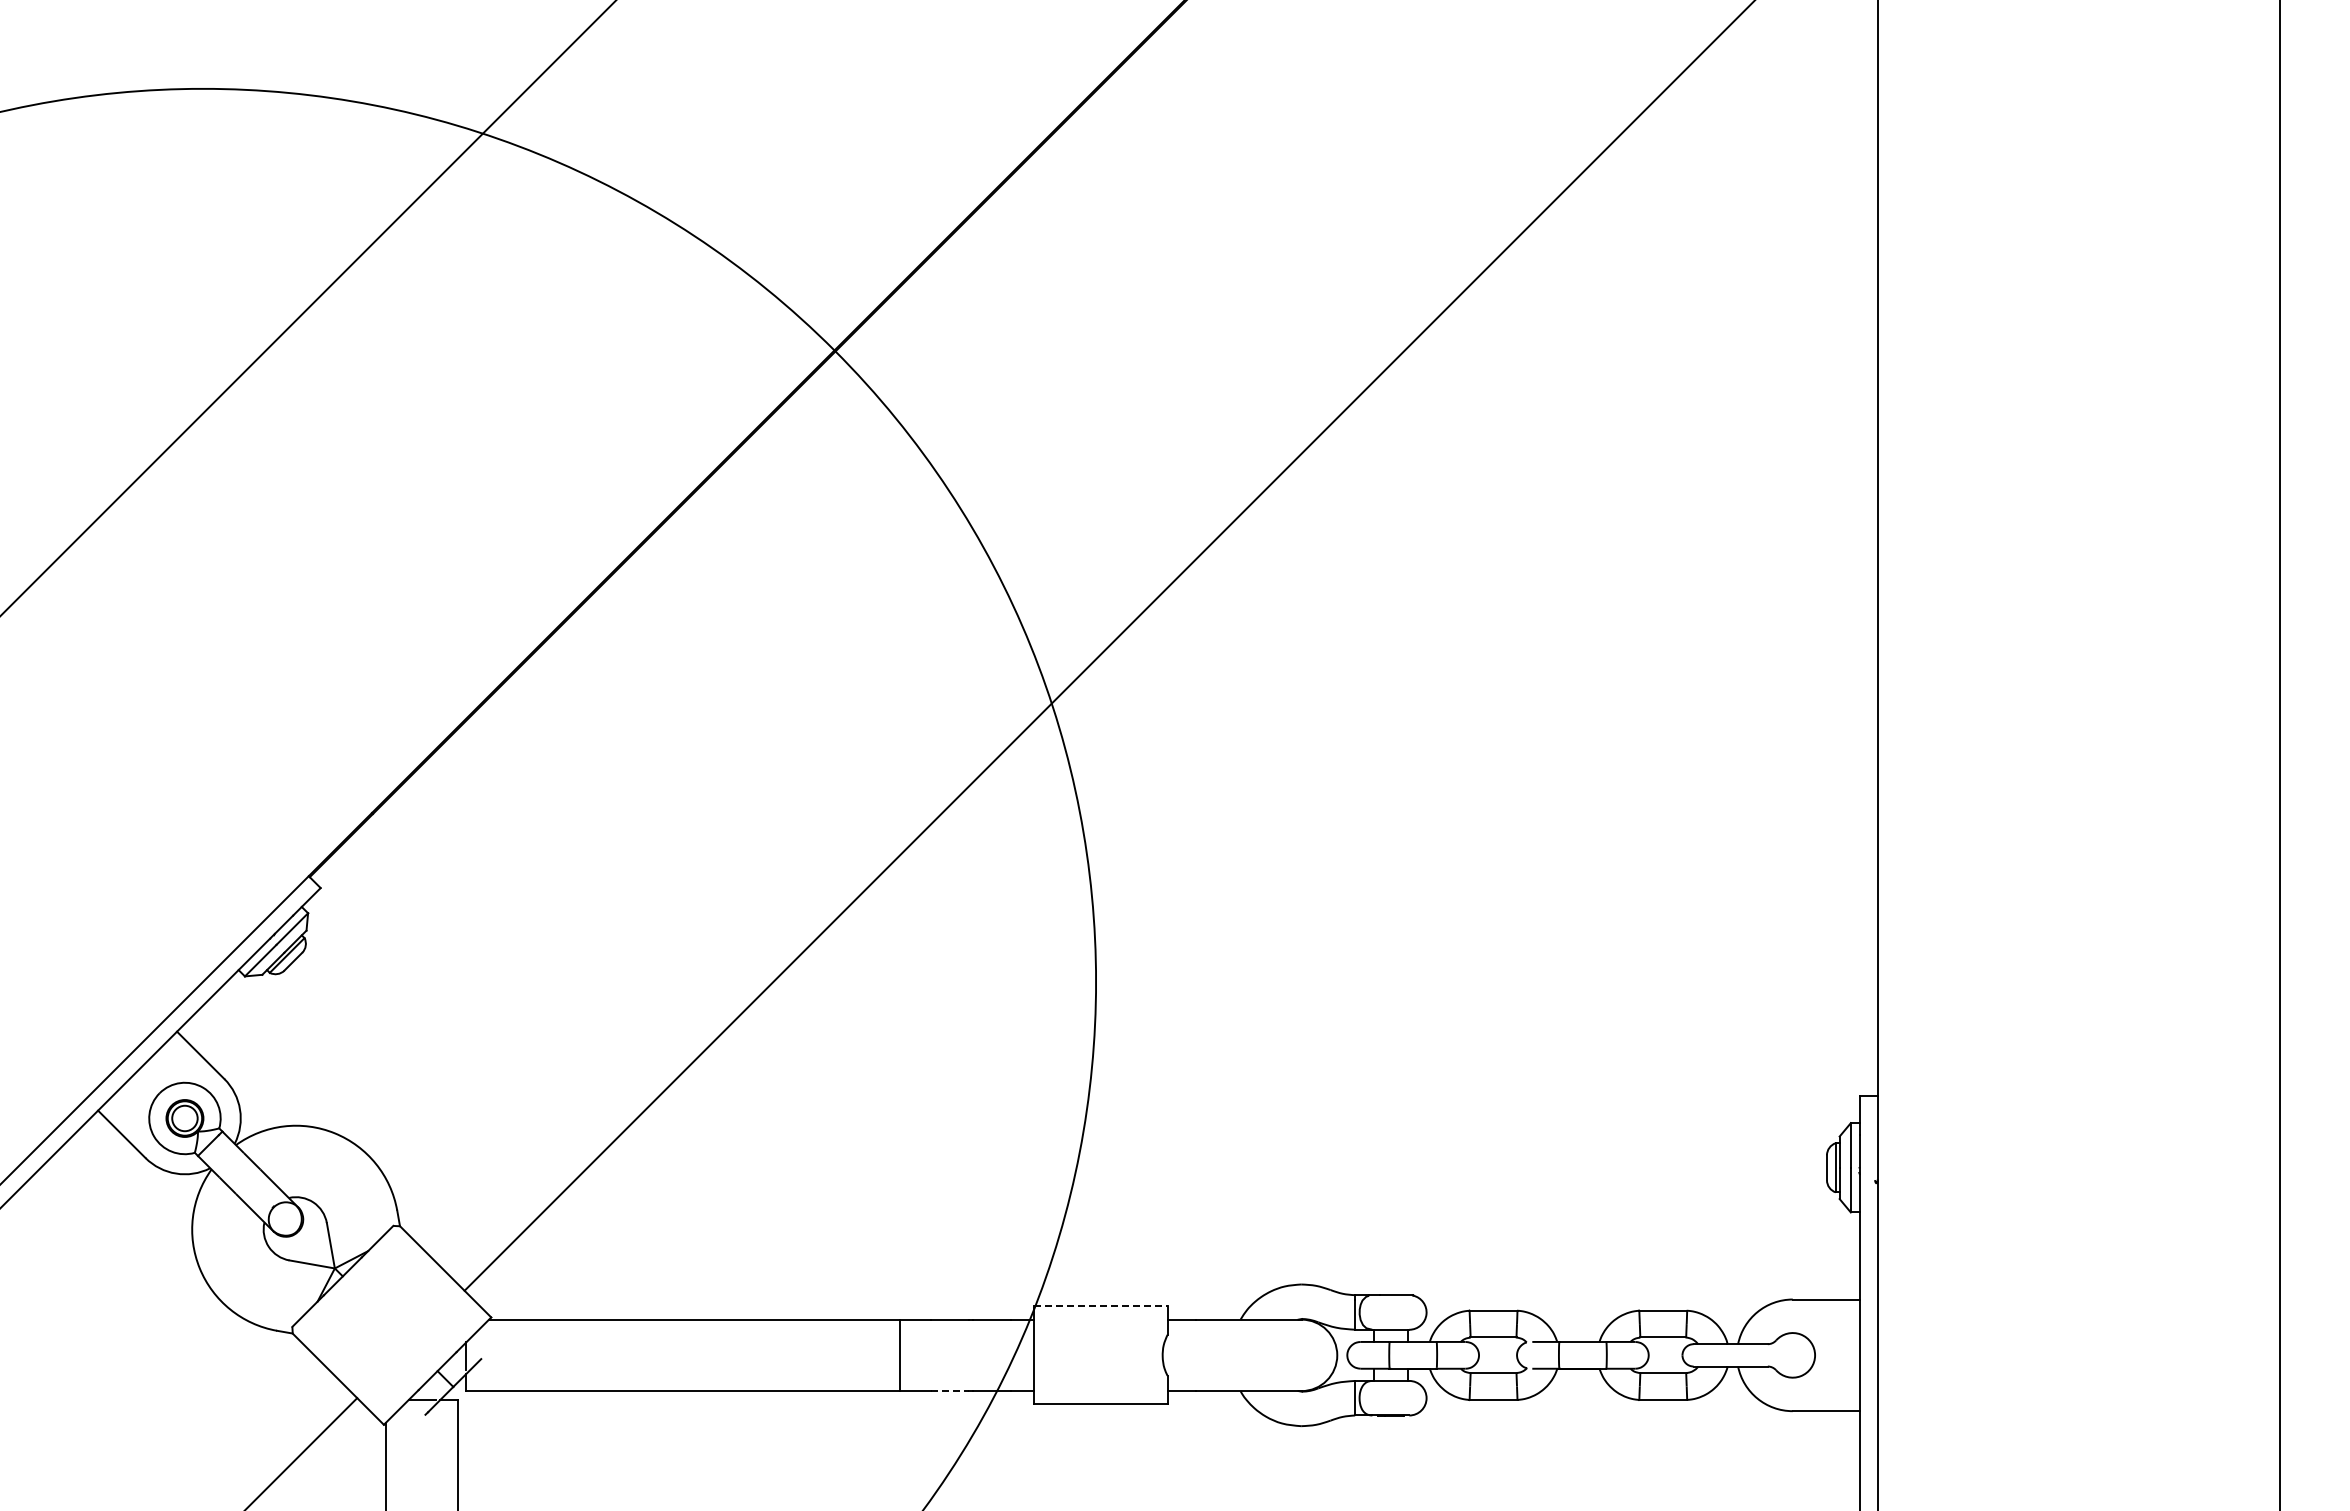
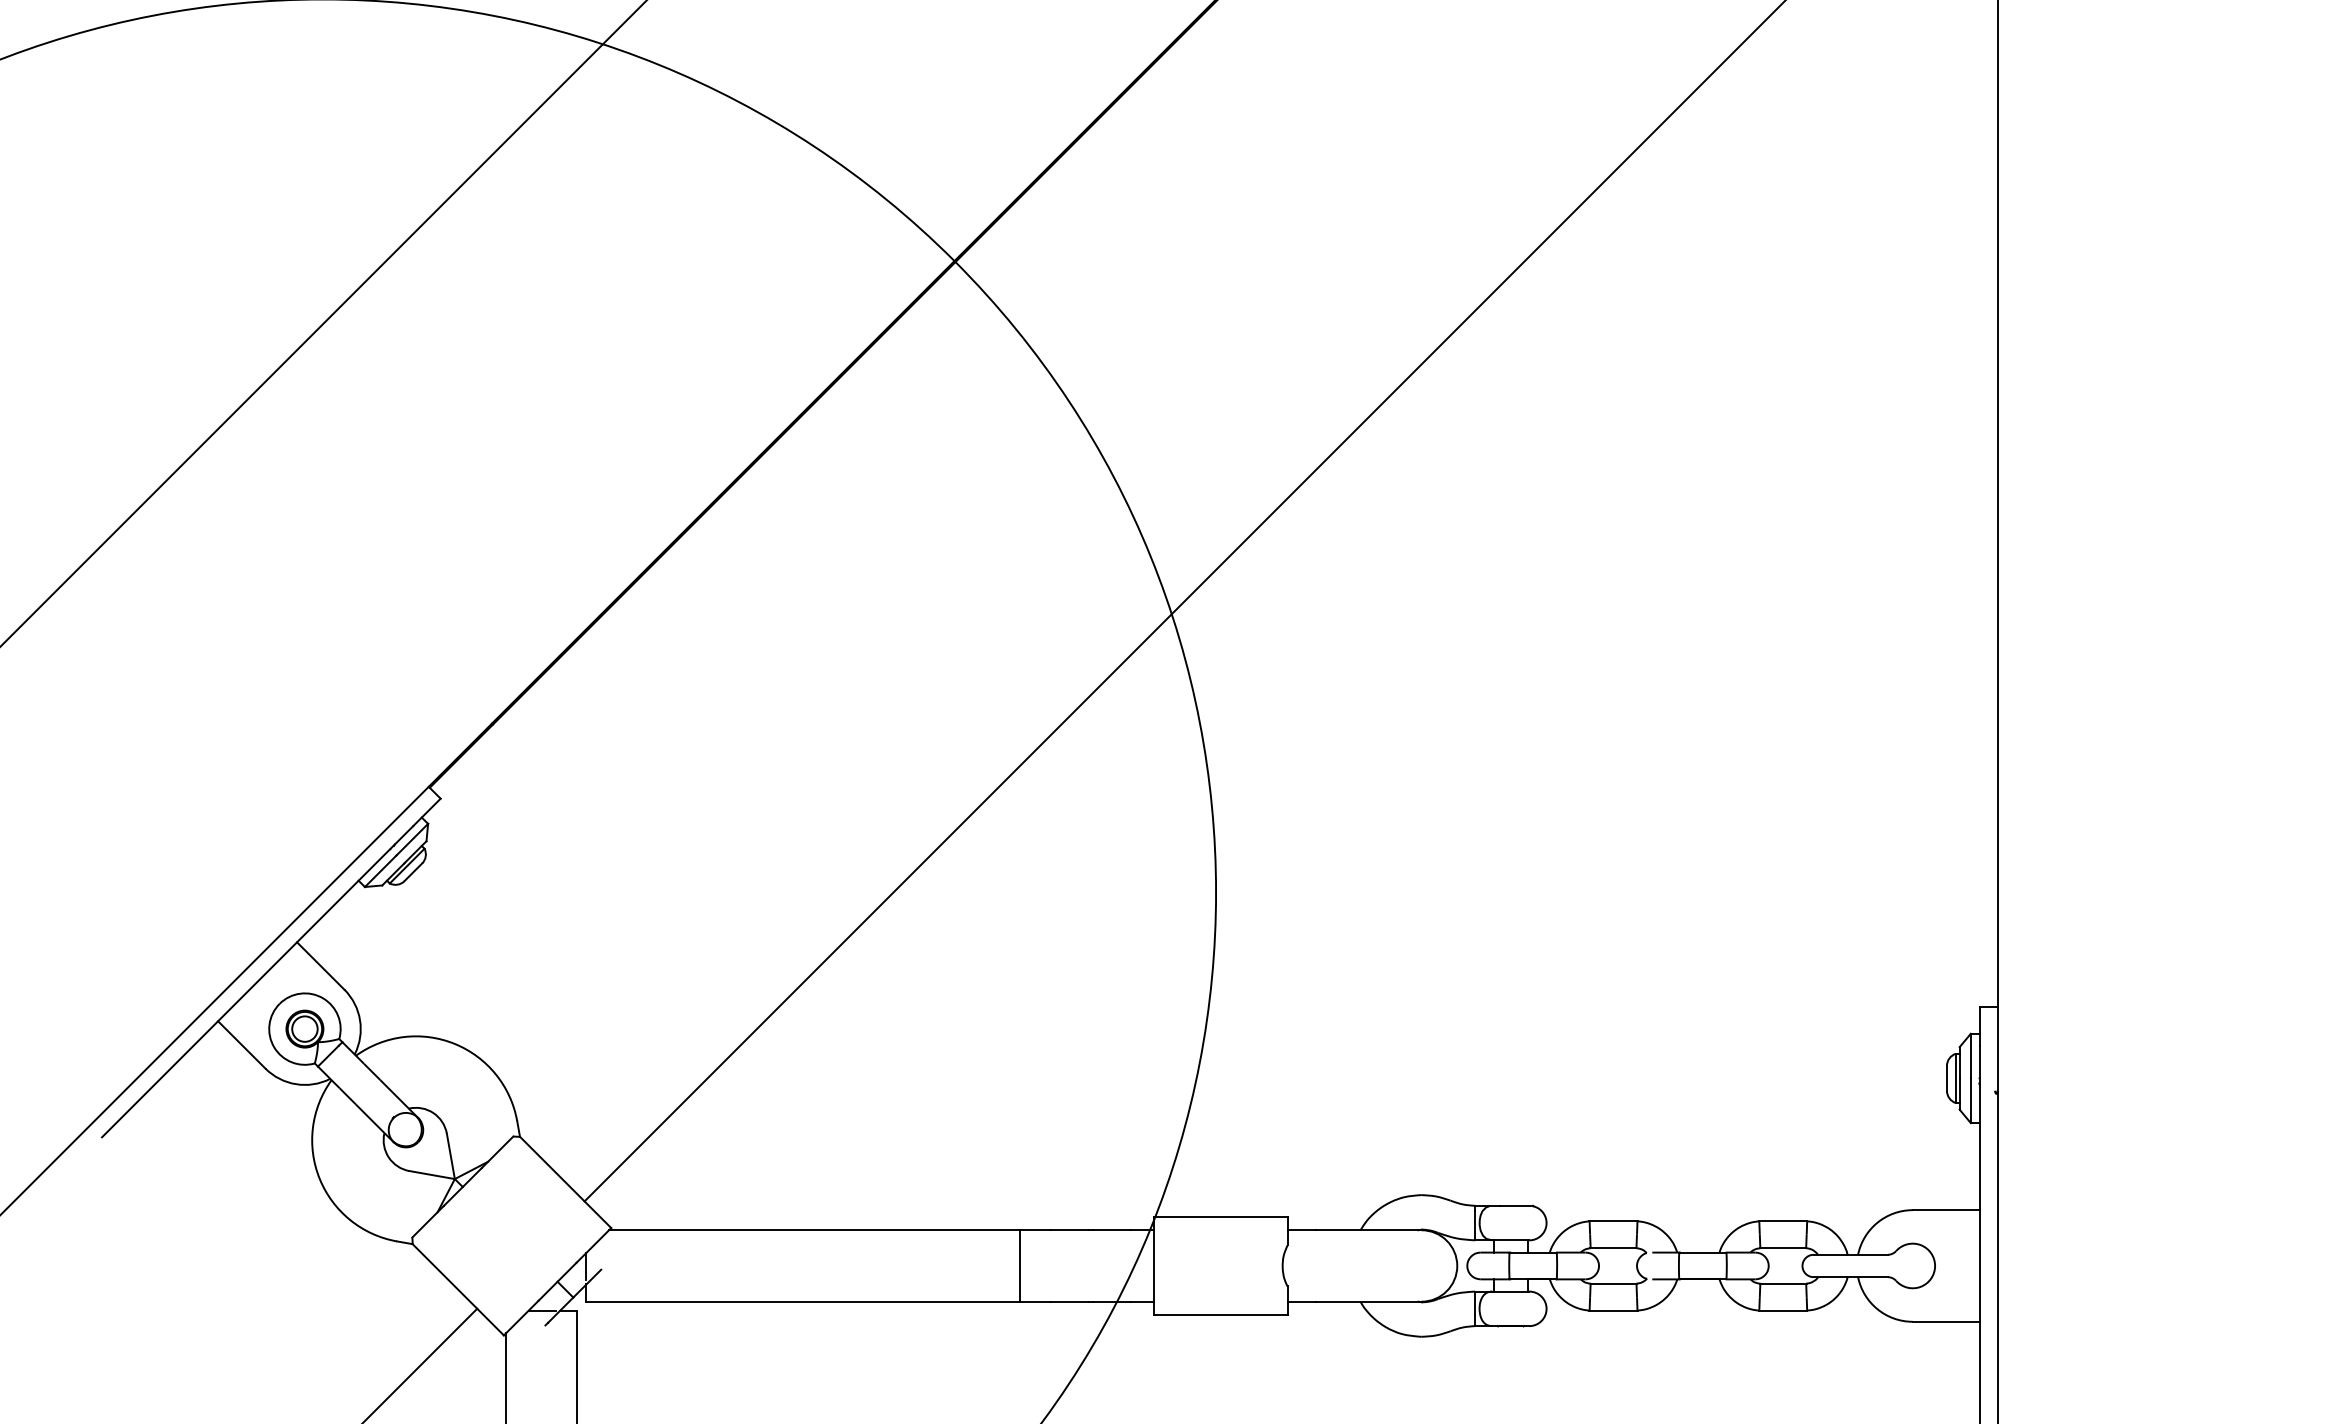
line: (1100, 1306) -> (1220, 1217), dashed -> solid
line: (949, 1391) -> (1069, 1302), dashed -> solid

